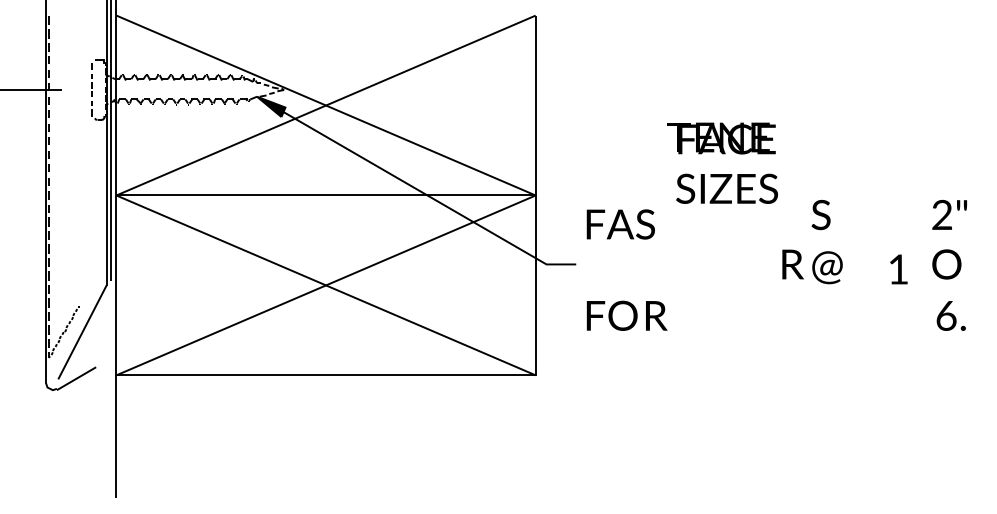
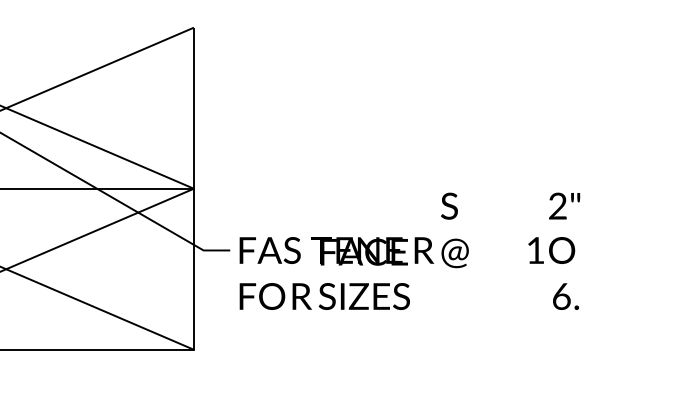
text: (722, 162) -> (360, 272), moved
text: (620, 224) -> (269, 250), moved
text: (898, 269) -> (535, 250), moved

